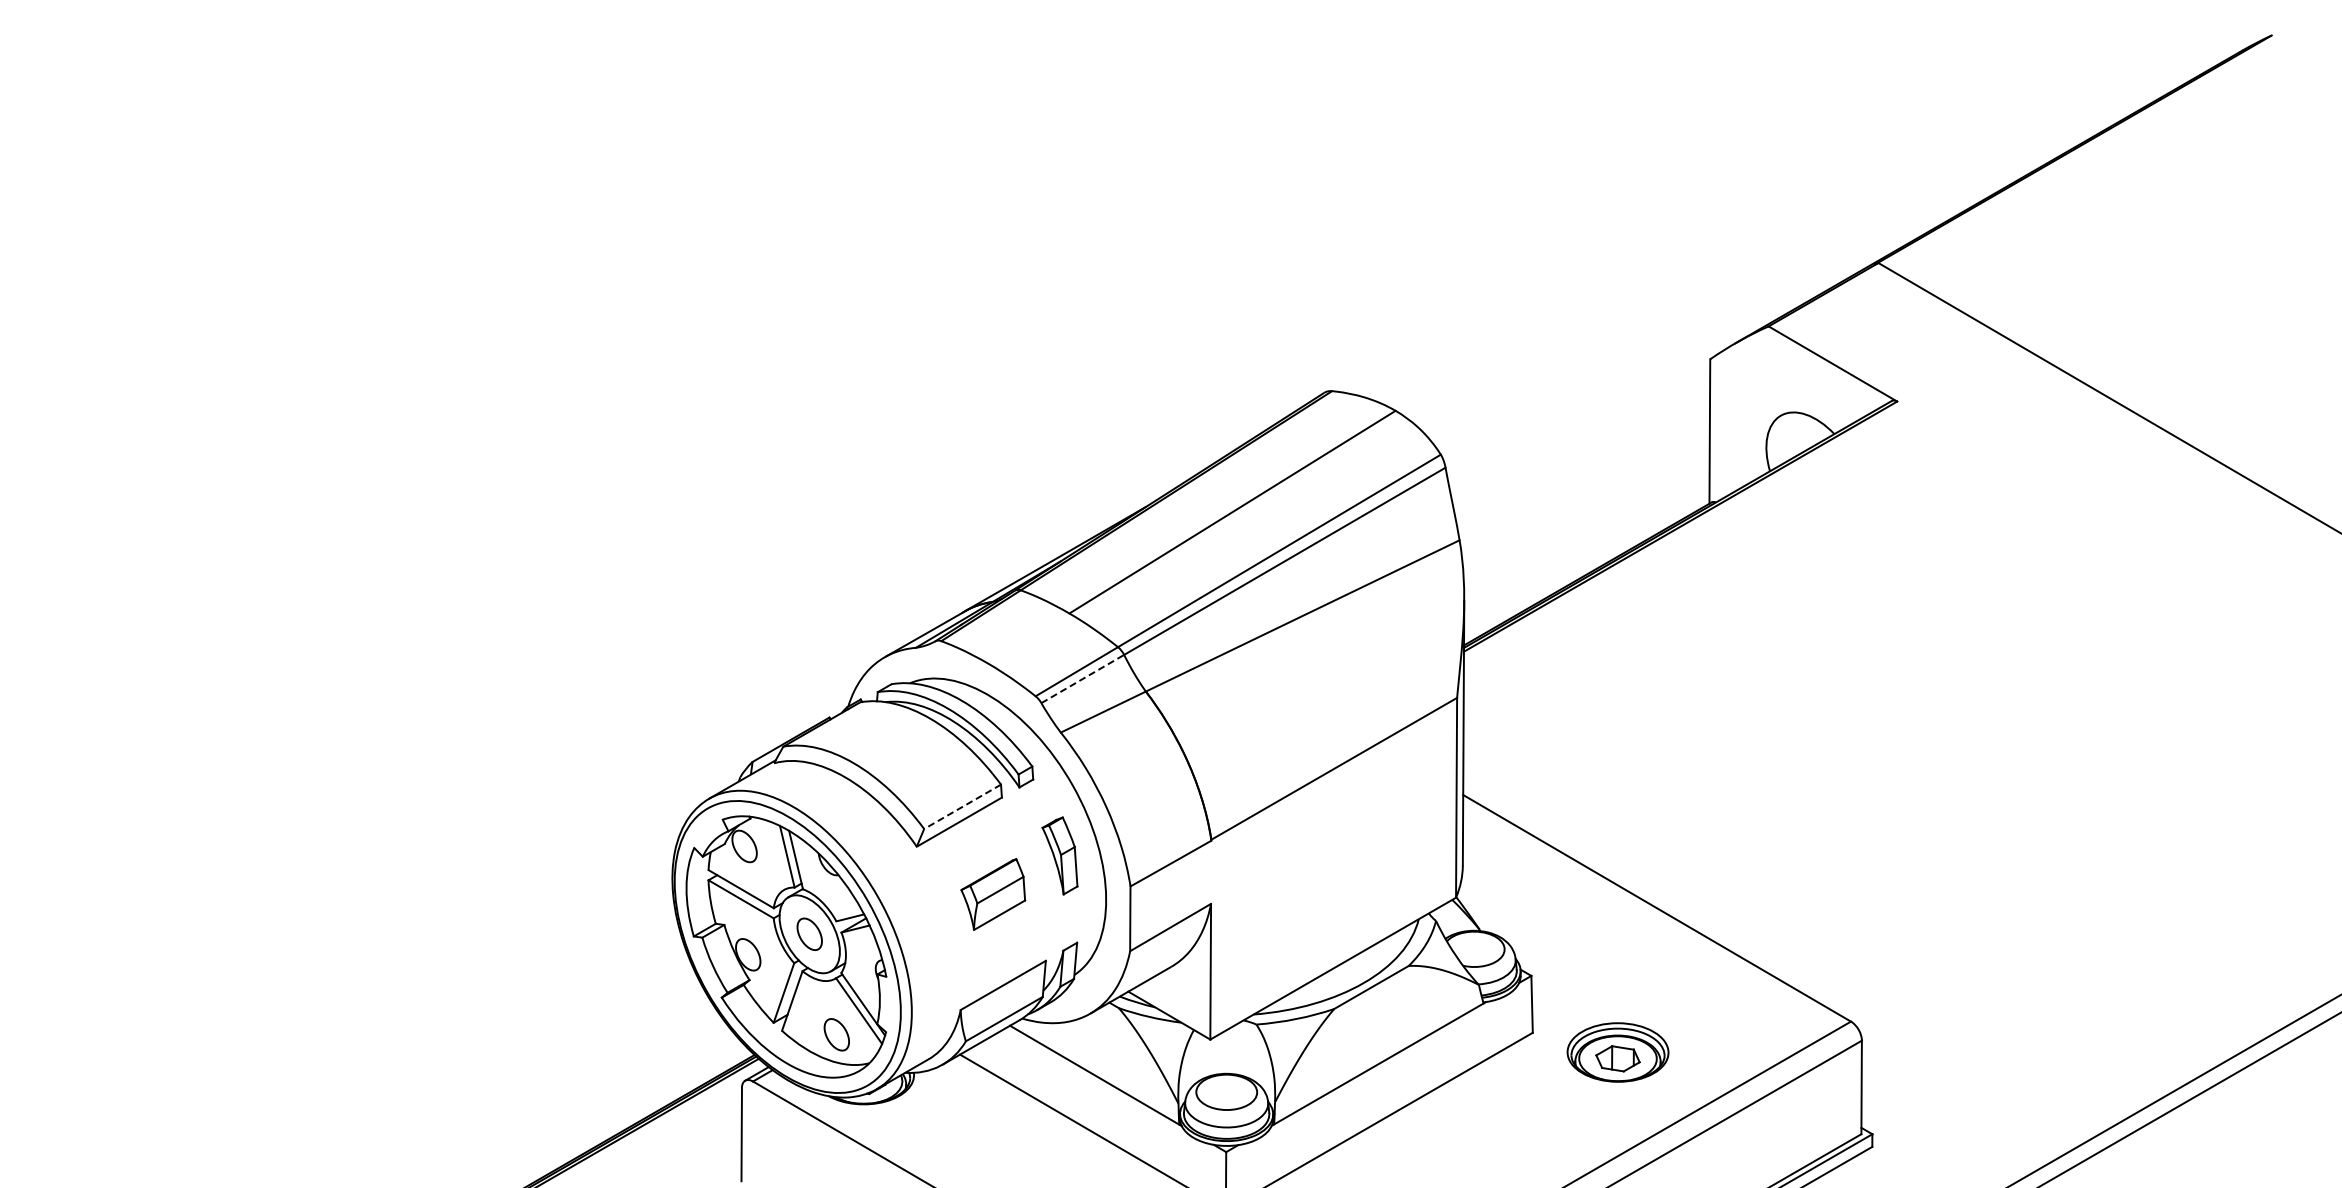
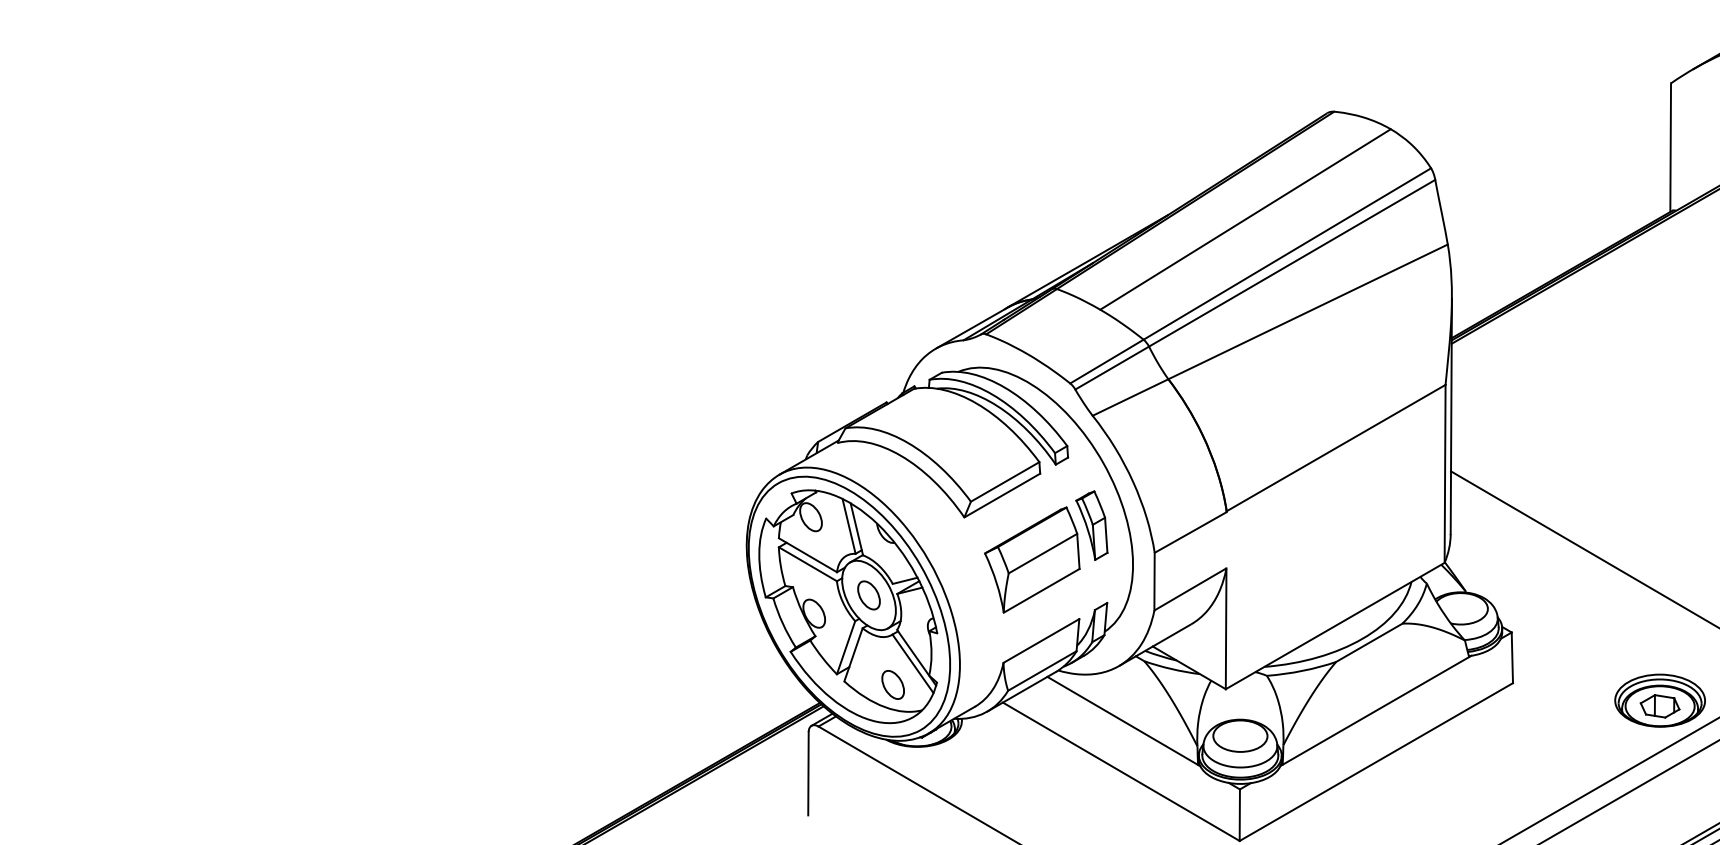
line: (1082, 679) -> (1111, 368), dashed -> solid
line: (962, 807) -> (1005, 482), dashed -> solid
part: (993, 894) -> (1032, 559), size x1.67
part: (1617, 1052) -> (1659, 700), moved

